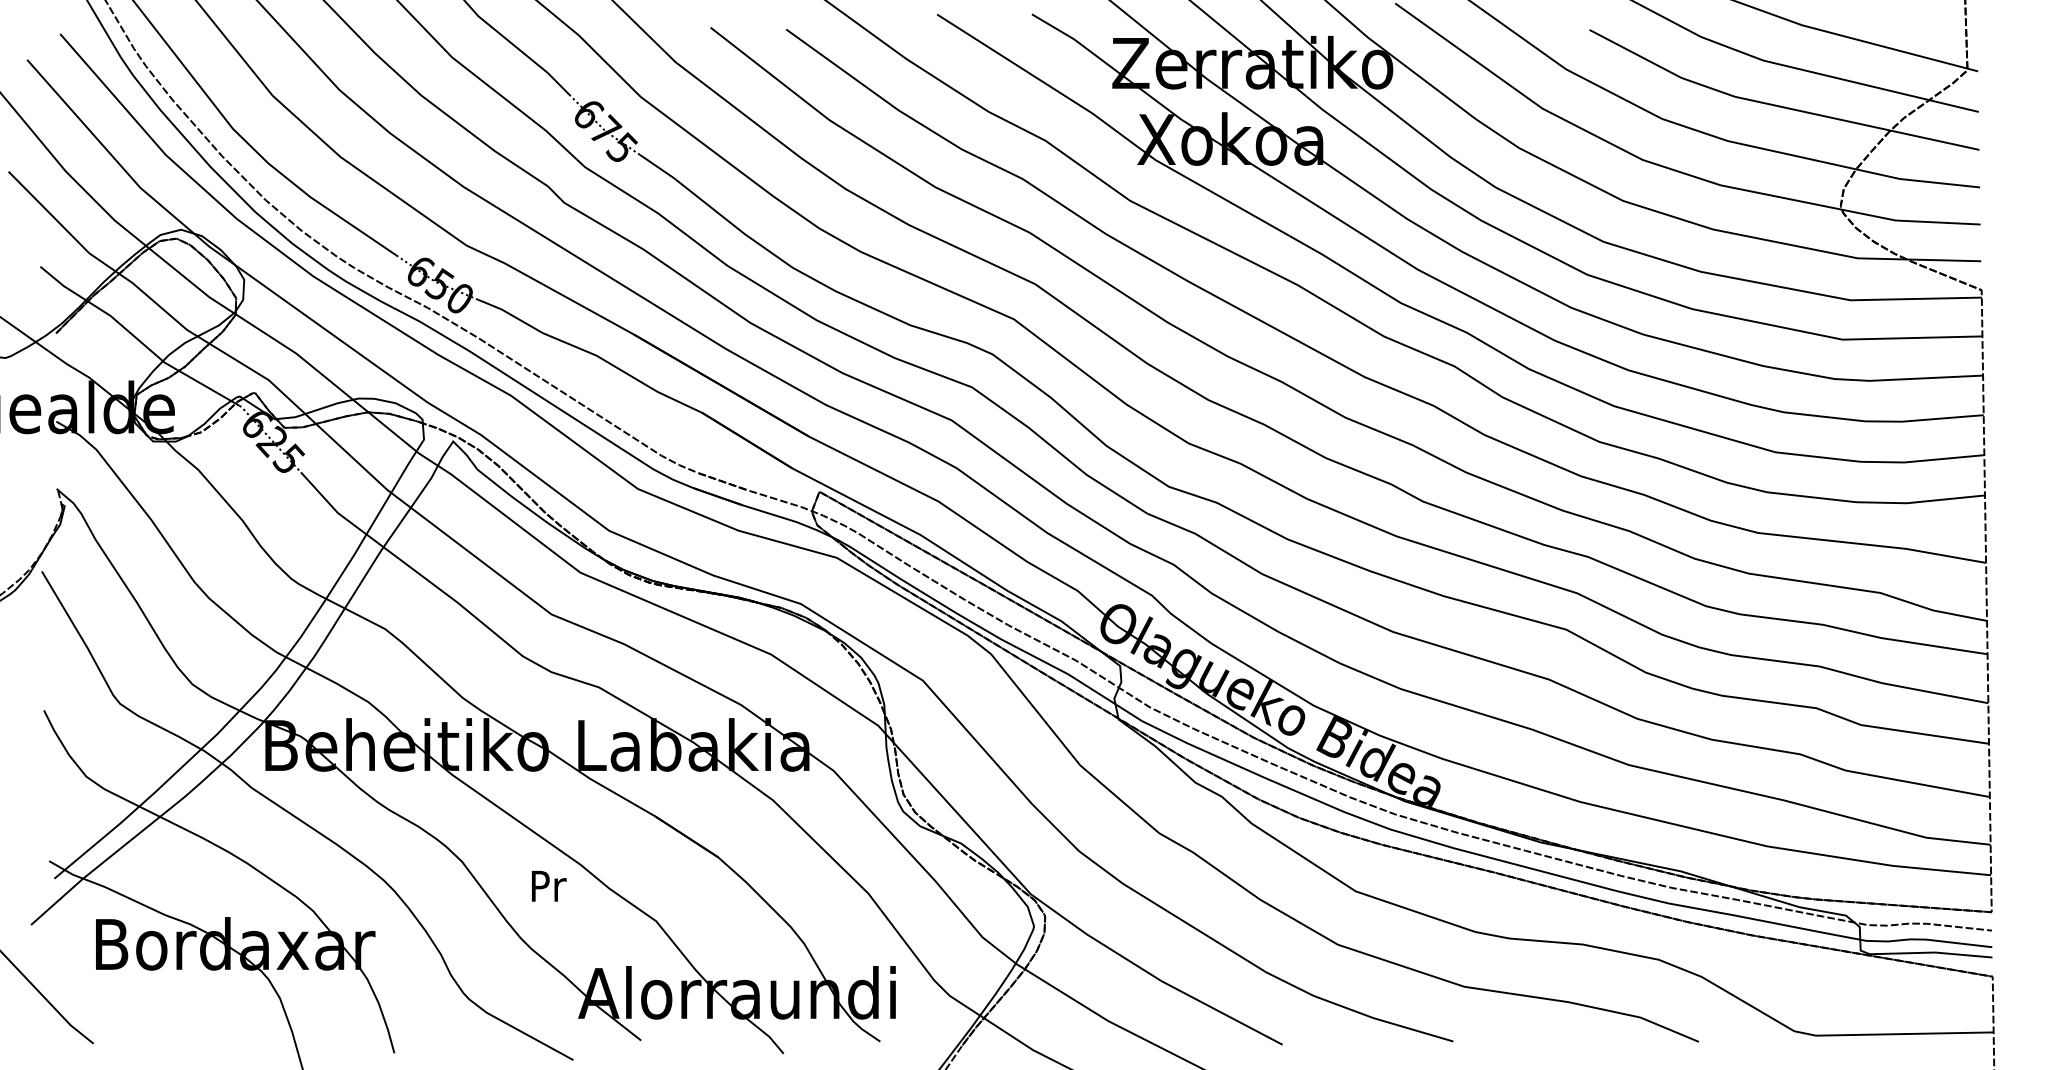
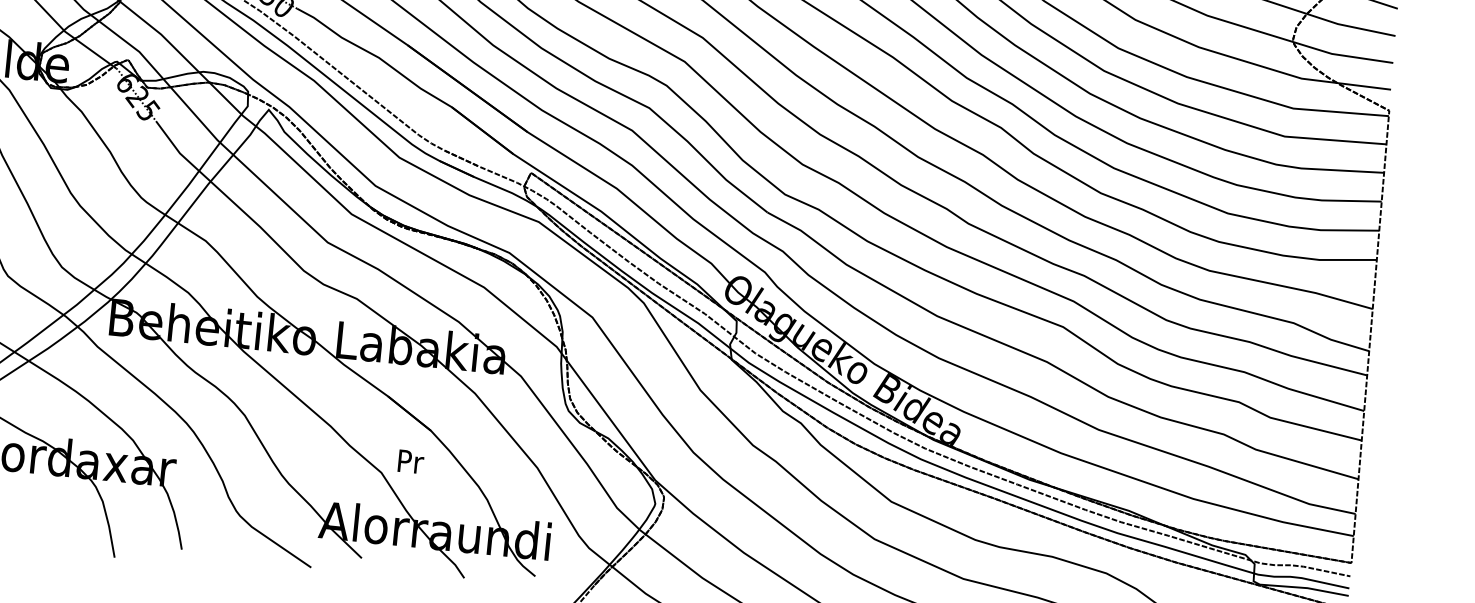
text: (549, 886) -> (411, 462), moved

